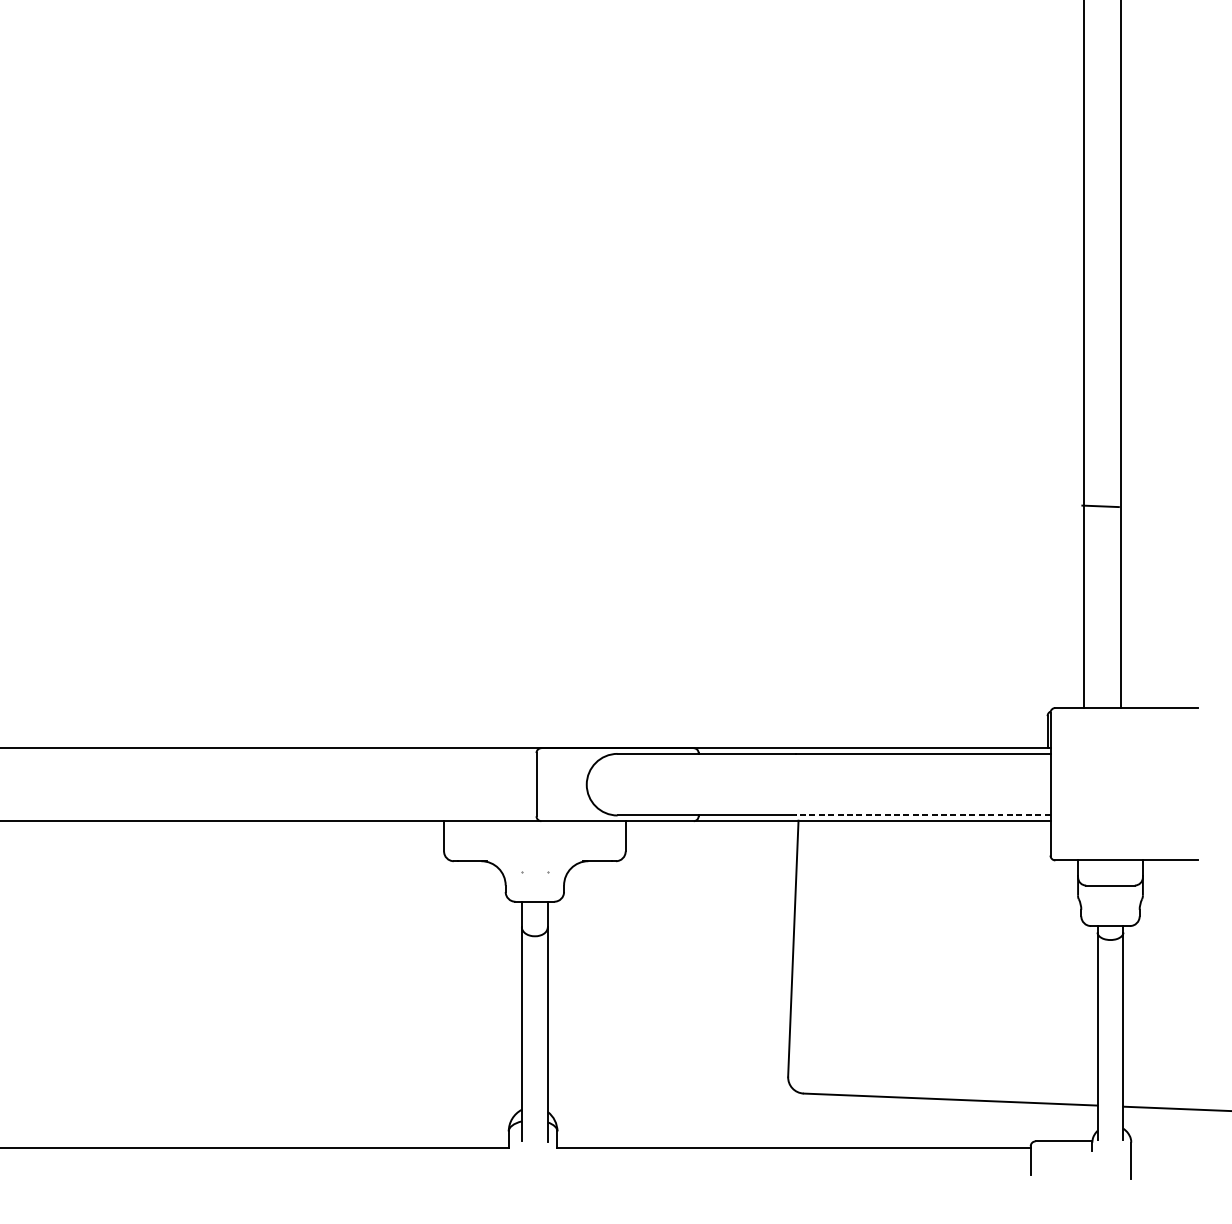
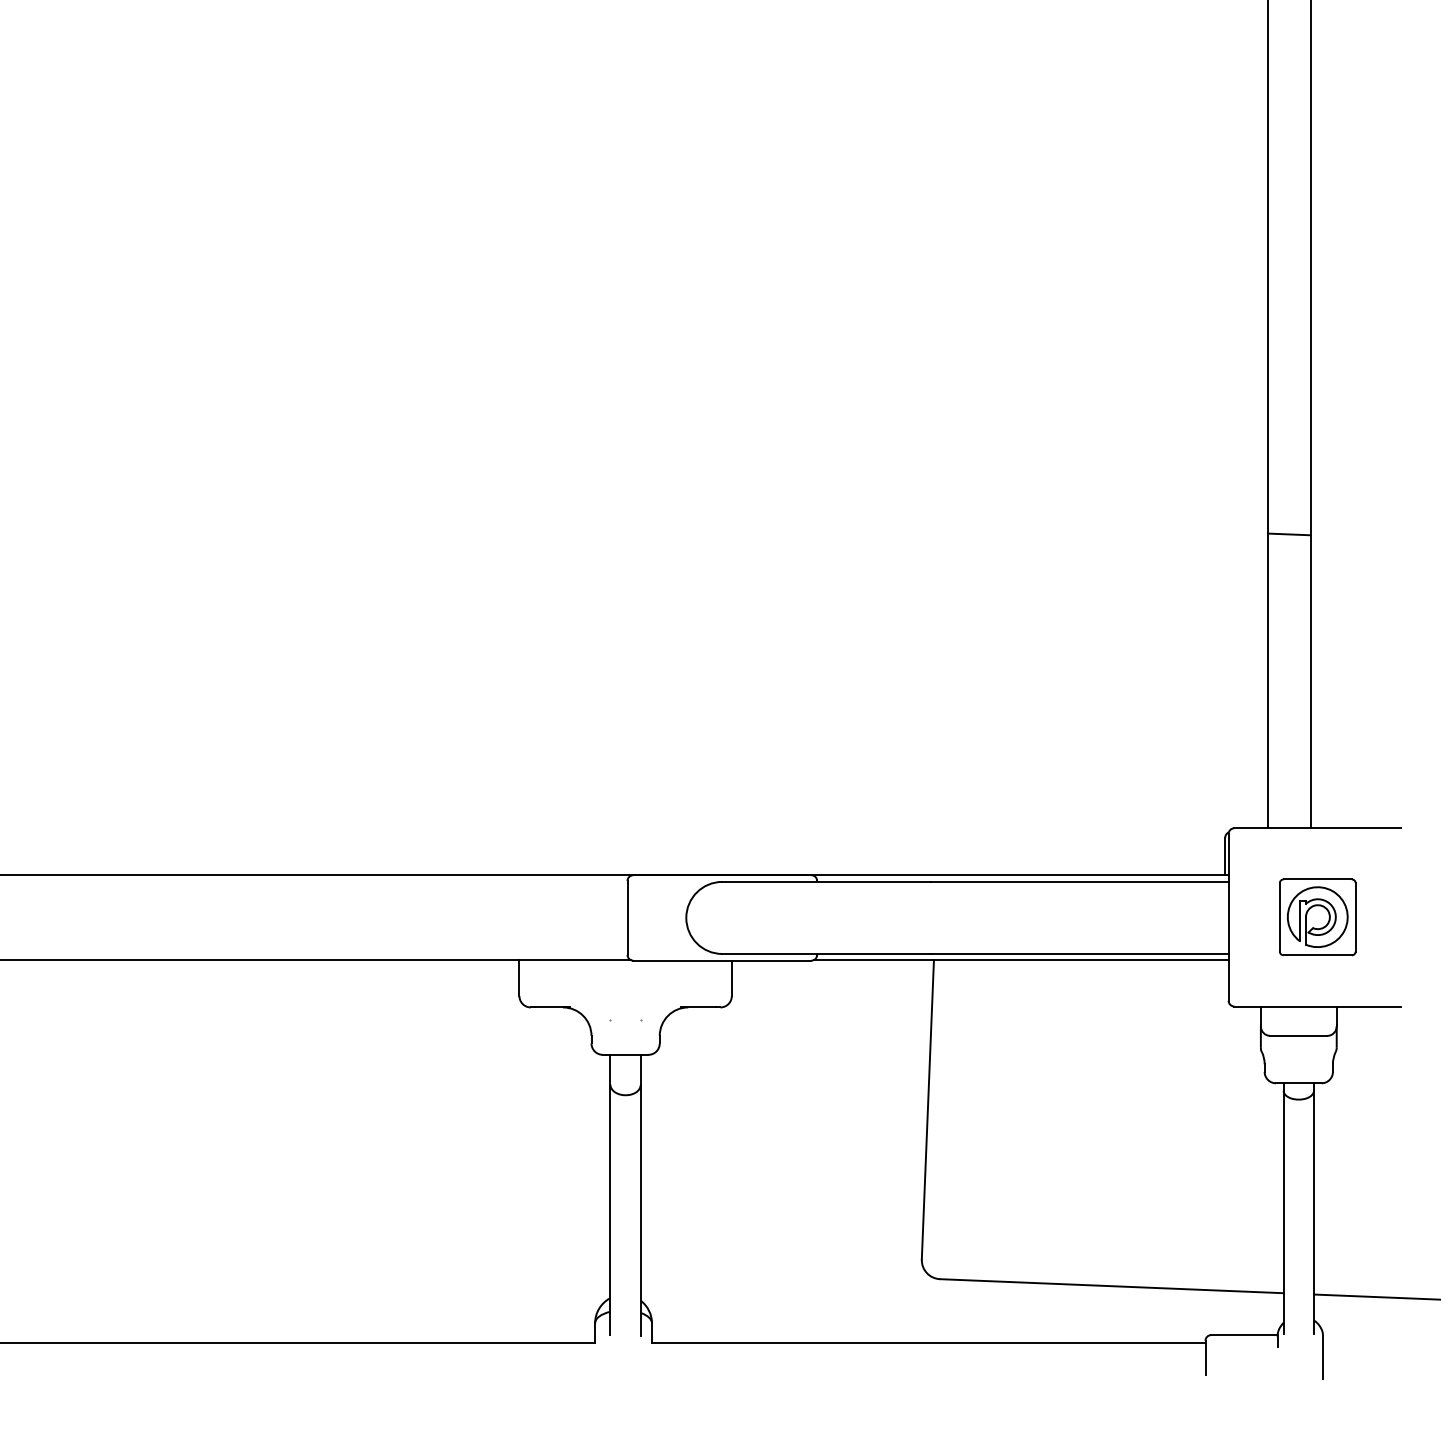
line: (1099, 506) -> (1288, 534), moved
part: (1126, 784) -> (1317, 917), added
line: (922, 815) -> (1079, 953), dashed -> solid

